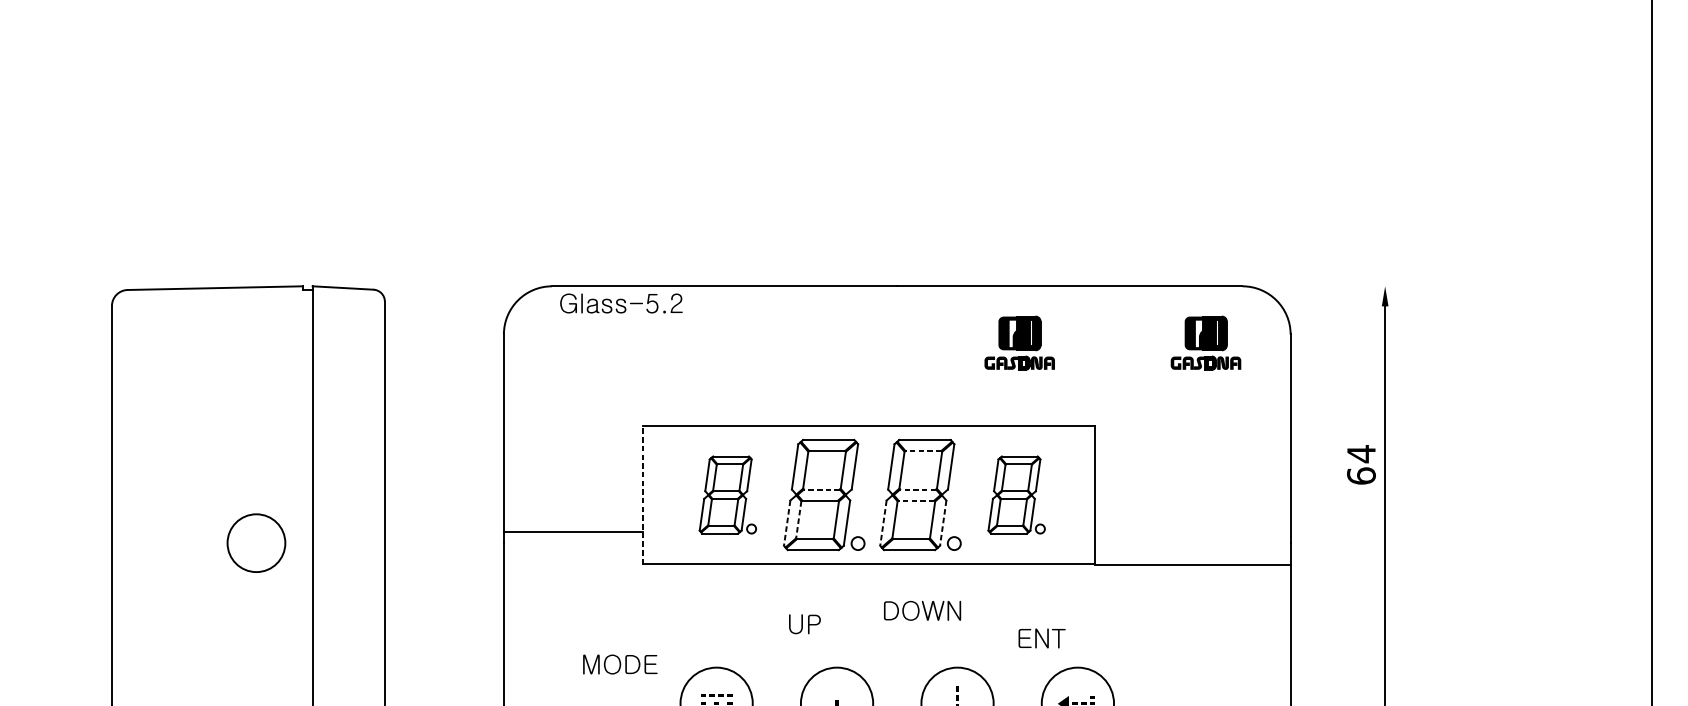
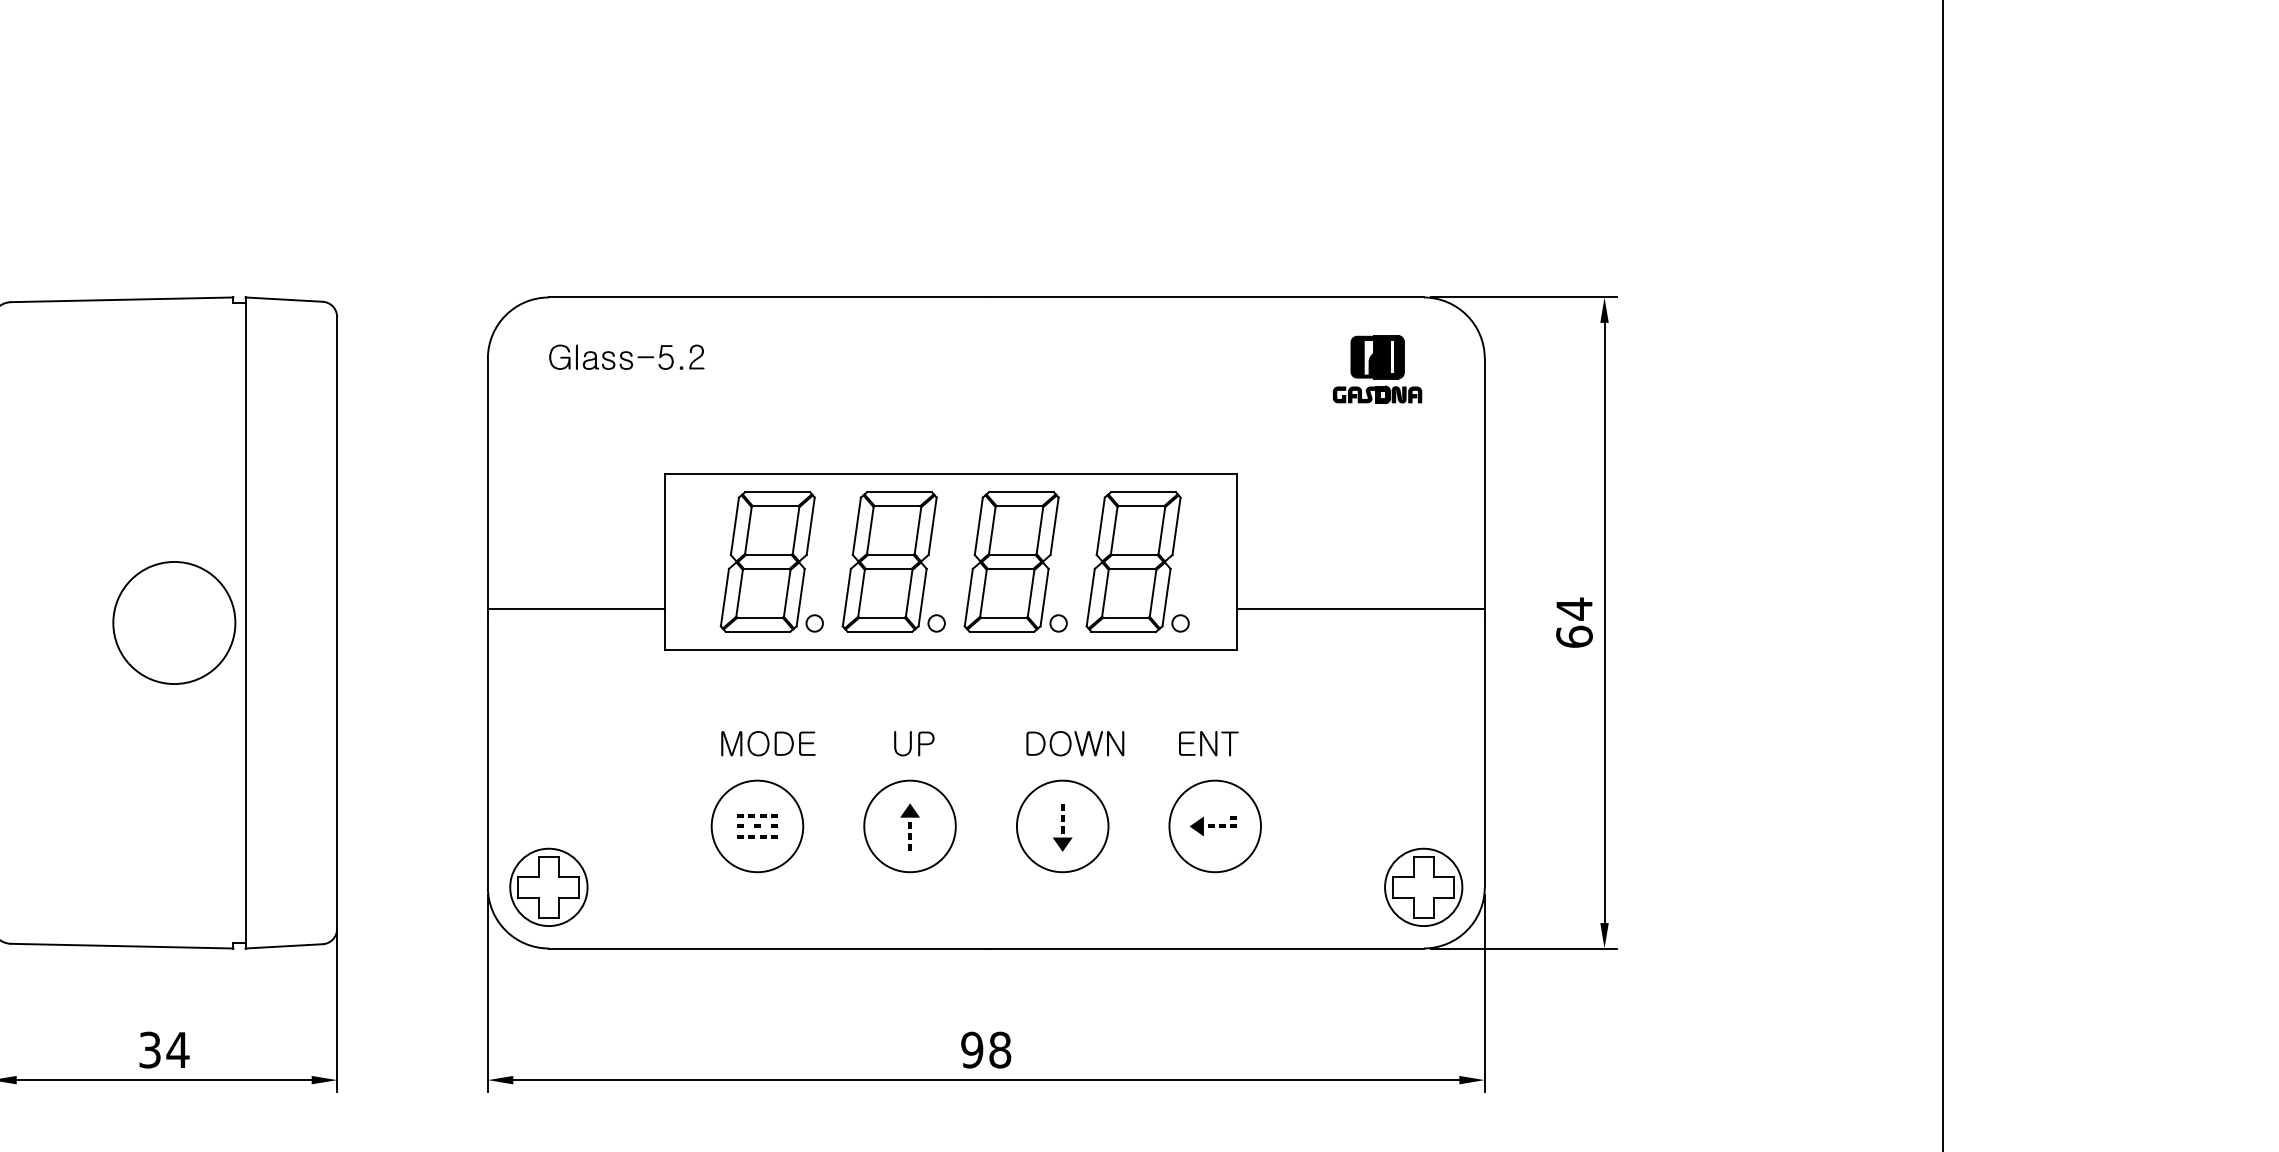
line: (1321, 286) -> (1523, 297), added
text: (621, 302) -> (626, 356), moved
part: (1019, 343) -> (1141, 369), removed
line: (923, 451) -> (1019, 506), dashed -> solid
text: (1361, 464) -> (1574, 622), moved
line: (821, 489) -> (890, 555), dashed -> solid
line: (917, 489) -> (1012, 555), dashed -> solid
line: (643, 494) -> (664, 561), dashed -> solid
part: (727, 494) -> (771, 561), size x1.43
part: (1016, 494) -> (1137, 561), size x1.43
line: (916, 500) -> (1010, 568), dashed -> solid
line: (798, 519) -> (861, 593), dashed -> solid
line: (786, 523) -> (846, 597), dashed -> solid
line: (883, 523) -> (968, 597), dashed -> solid
line: (943, 523) -> (1044, 597), dashed -> solid
circle: (256, 542) -> (174, 622), size x1.67
line: (1192, 564) -> (1360, 609), moved
text: (922, 610) -> (1075, 743), moved
text: (805, 624) -> (914, 743), moved
text: (1041, 638) -> (1208, 743), moved
text: (620, 664) -> (768, 743), moved
fill: (837, 691) -> (910, 810), added

